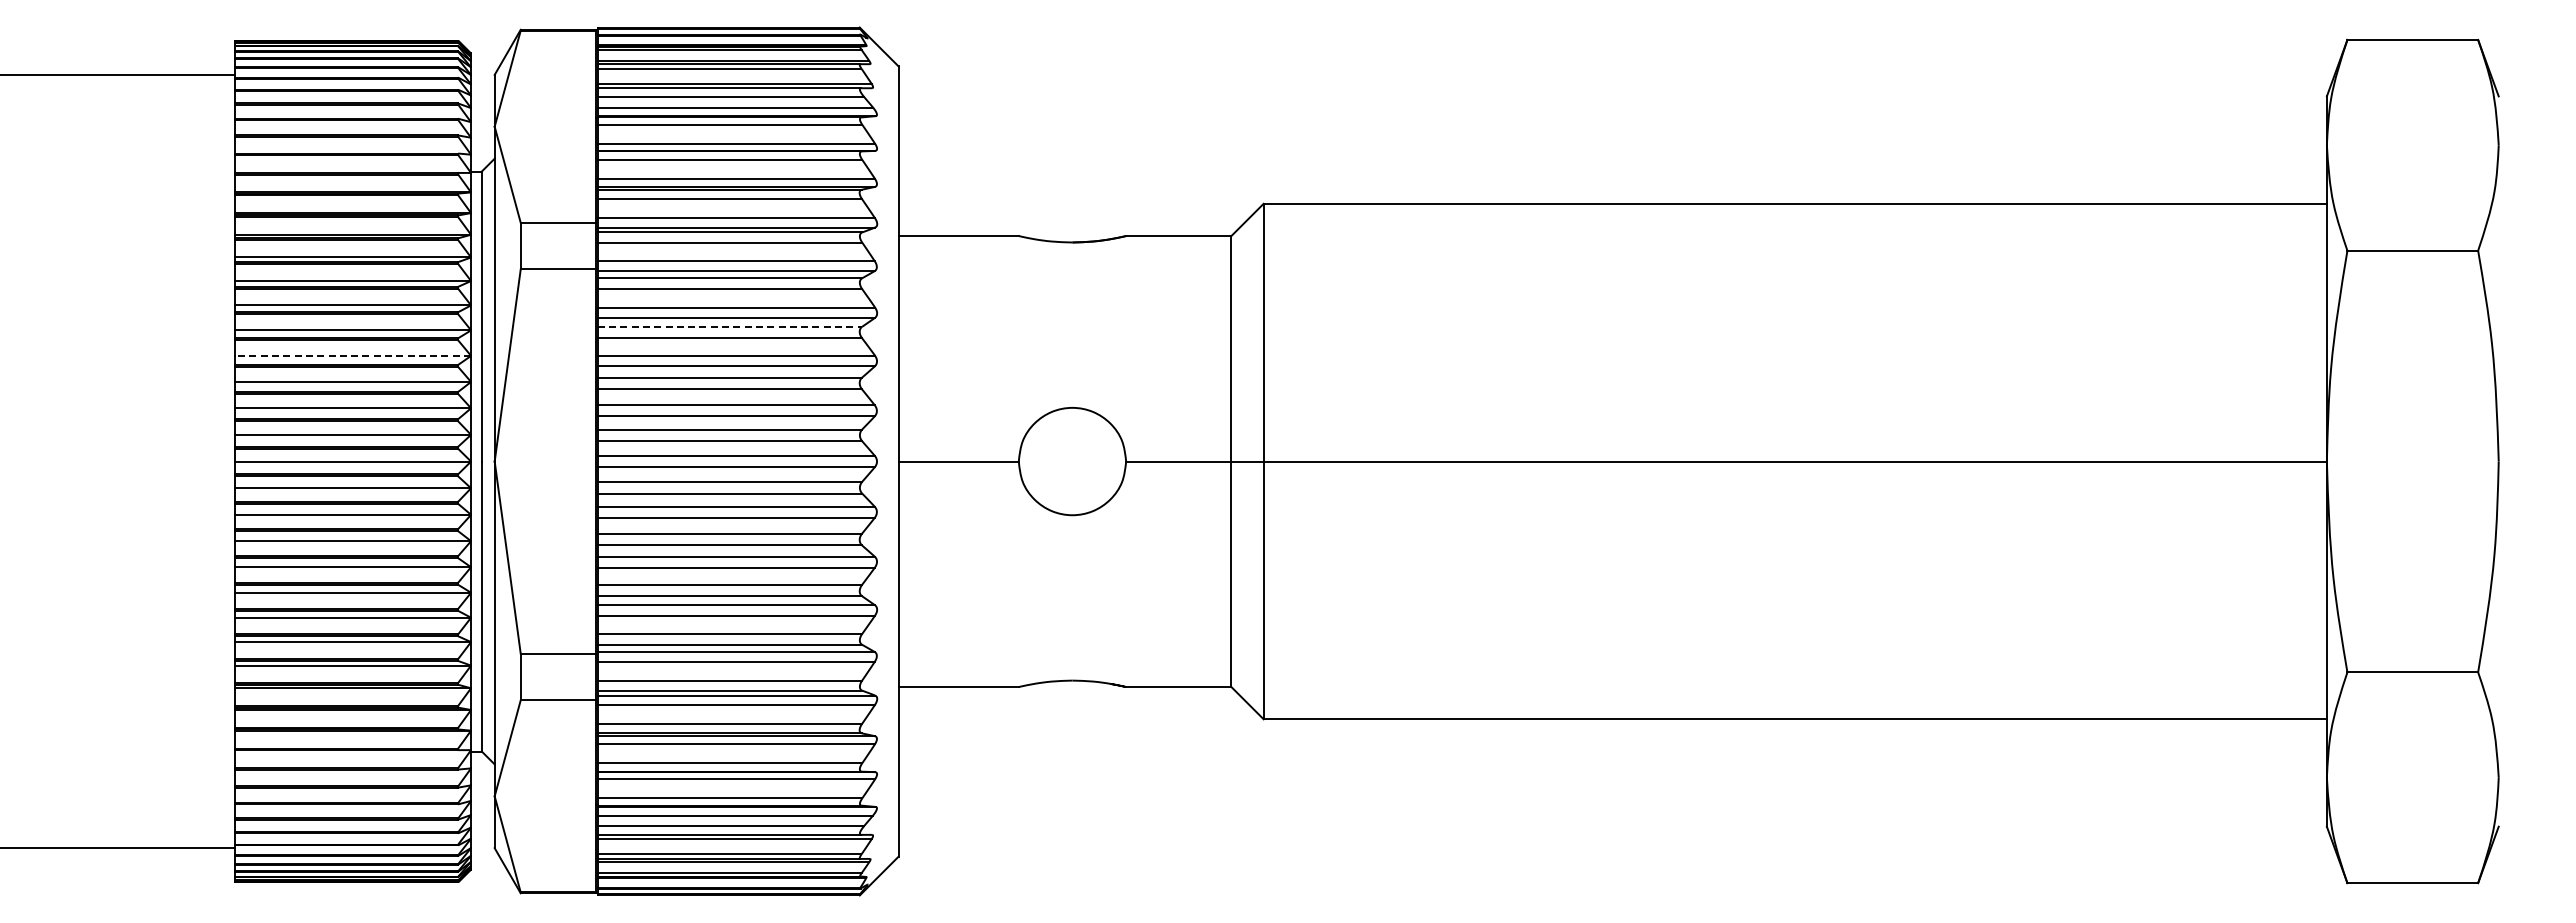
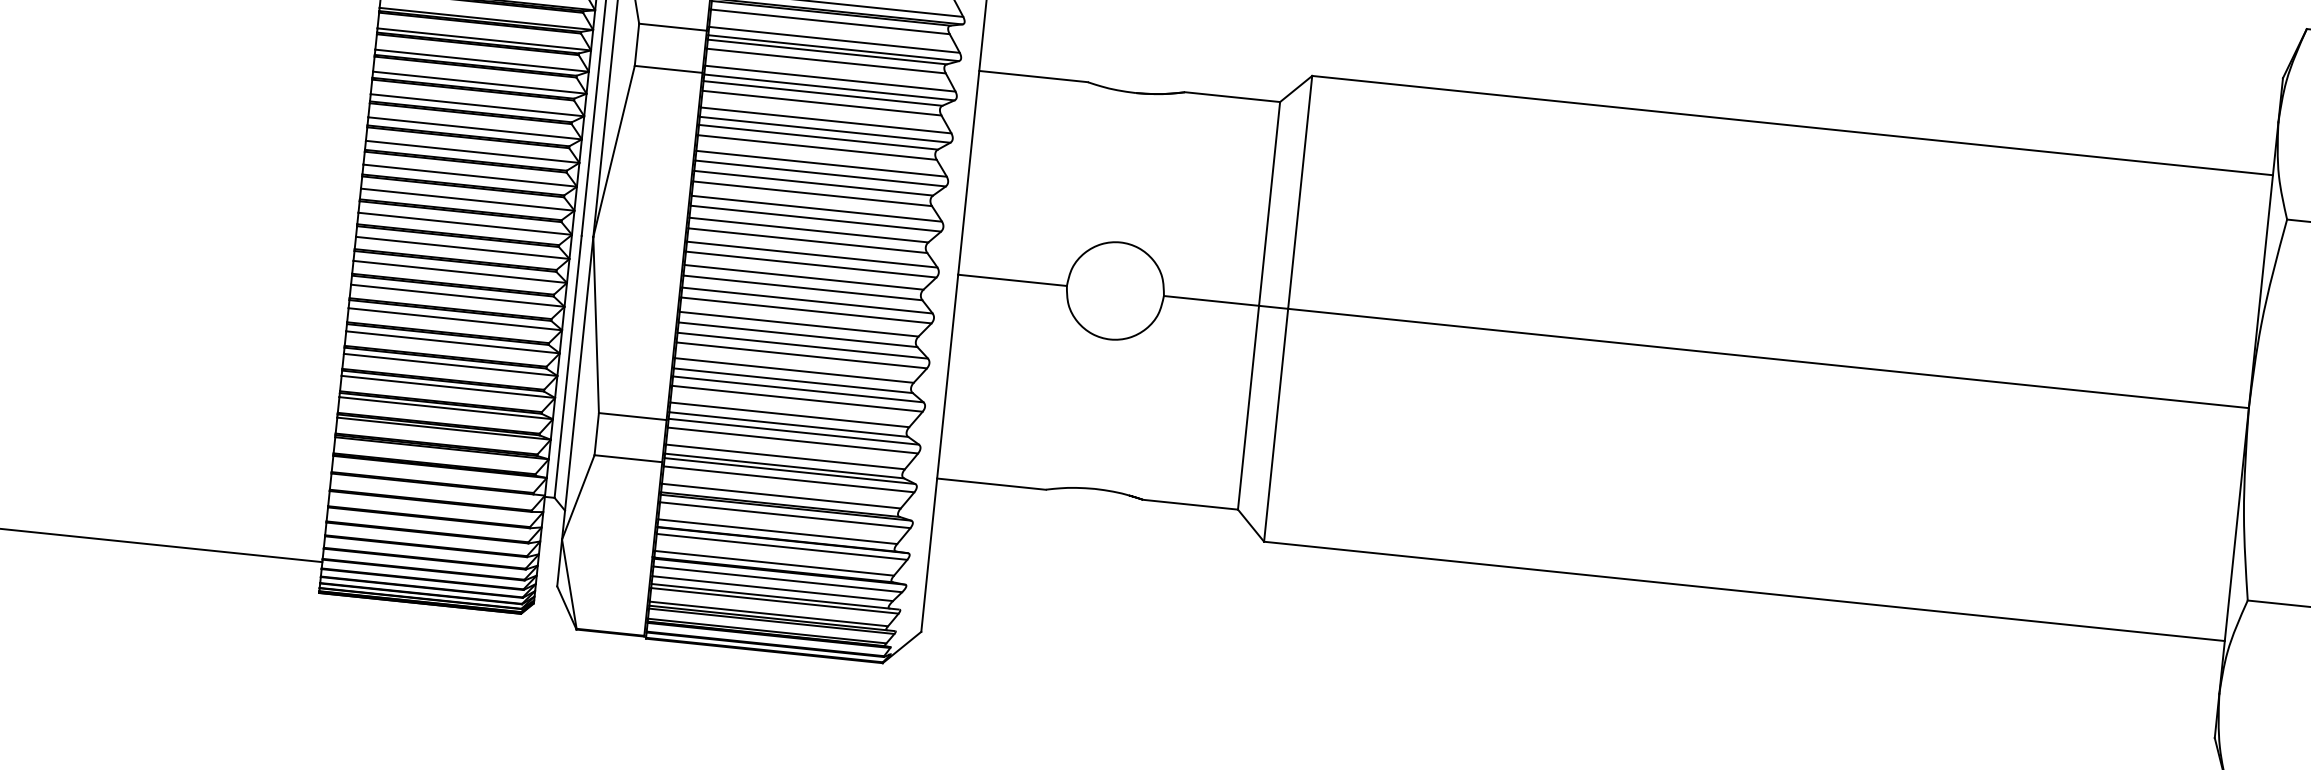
line: (730, 326) -> (819, 137), dashed -> solid
line: (352, 355) -> (474, 127), dashed -> solid

